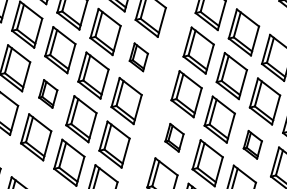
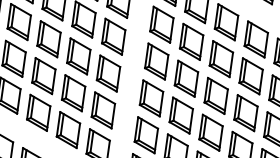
part: (138, 57) -> (113, 36), size x1.67
part: (47, 94) -> (43, 76), size x1.67
part: (174, 137) -> (151, 98), size x1.67
part: (252, 144) -> (215, 95), size x1.67

